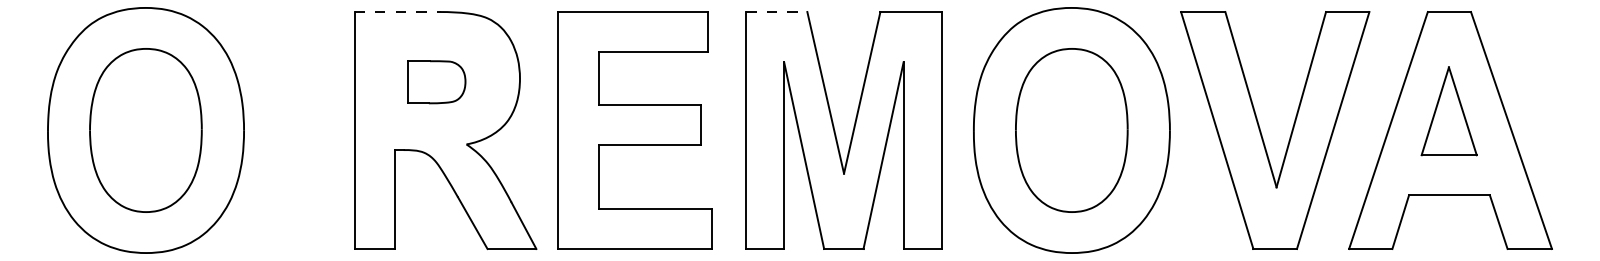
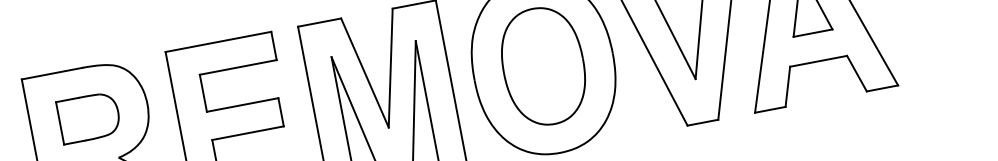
line: (398, 12) -> (52, 73), dashed -> solid
line: (776, 12) -> (319, 23), dashed -> solid
part: (436, 82) -> (89, 118), size x1.43

